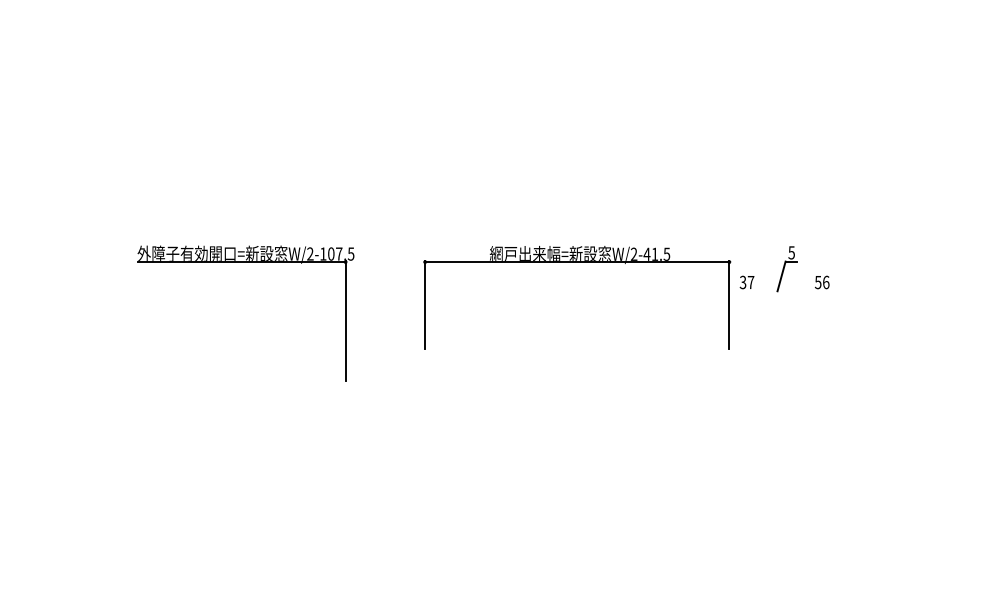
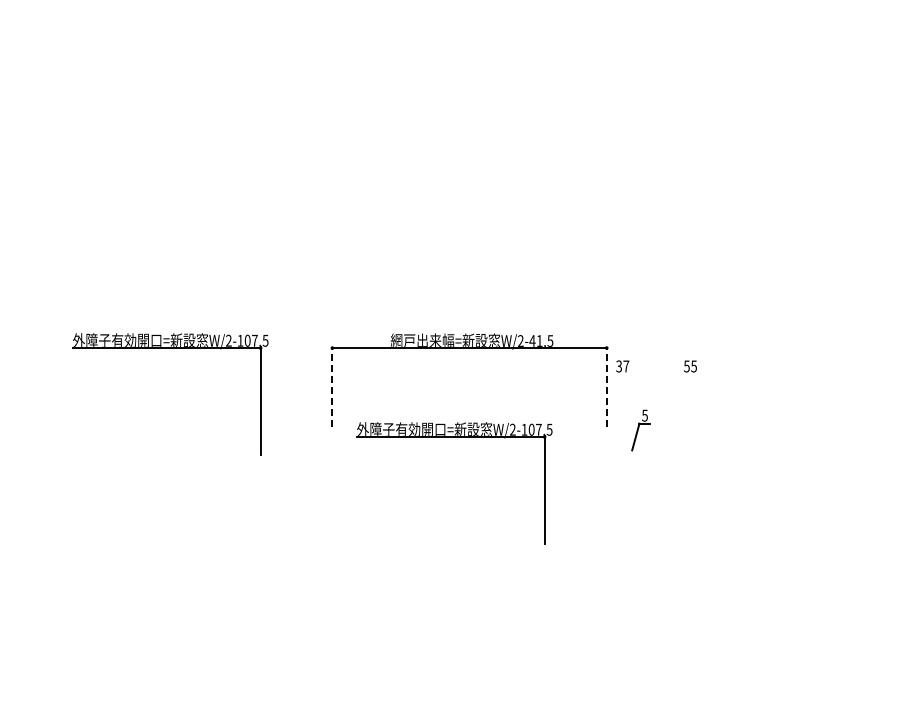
part: (786, 269) -> (640, 430), moved
text: (826, 282) -> (694, 366), 56 -> 55
line: (425, 304) -> (332, 386), solid -> dashed
line: (729, 304) -> (606, 386), solid -> dashed
part: (560, 361) -> (454, 437), added

